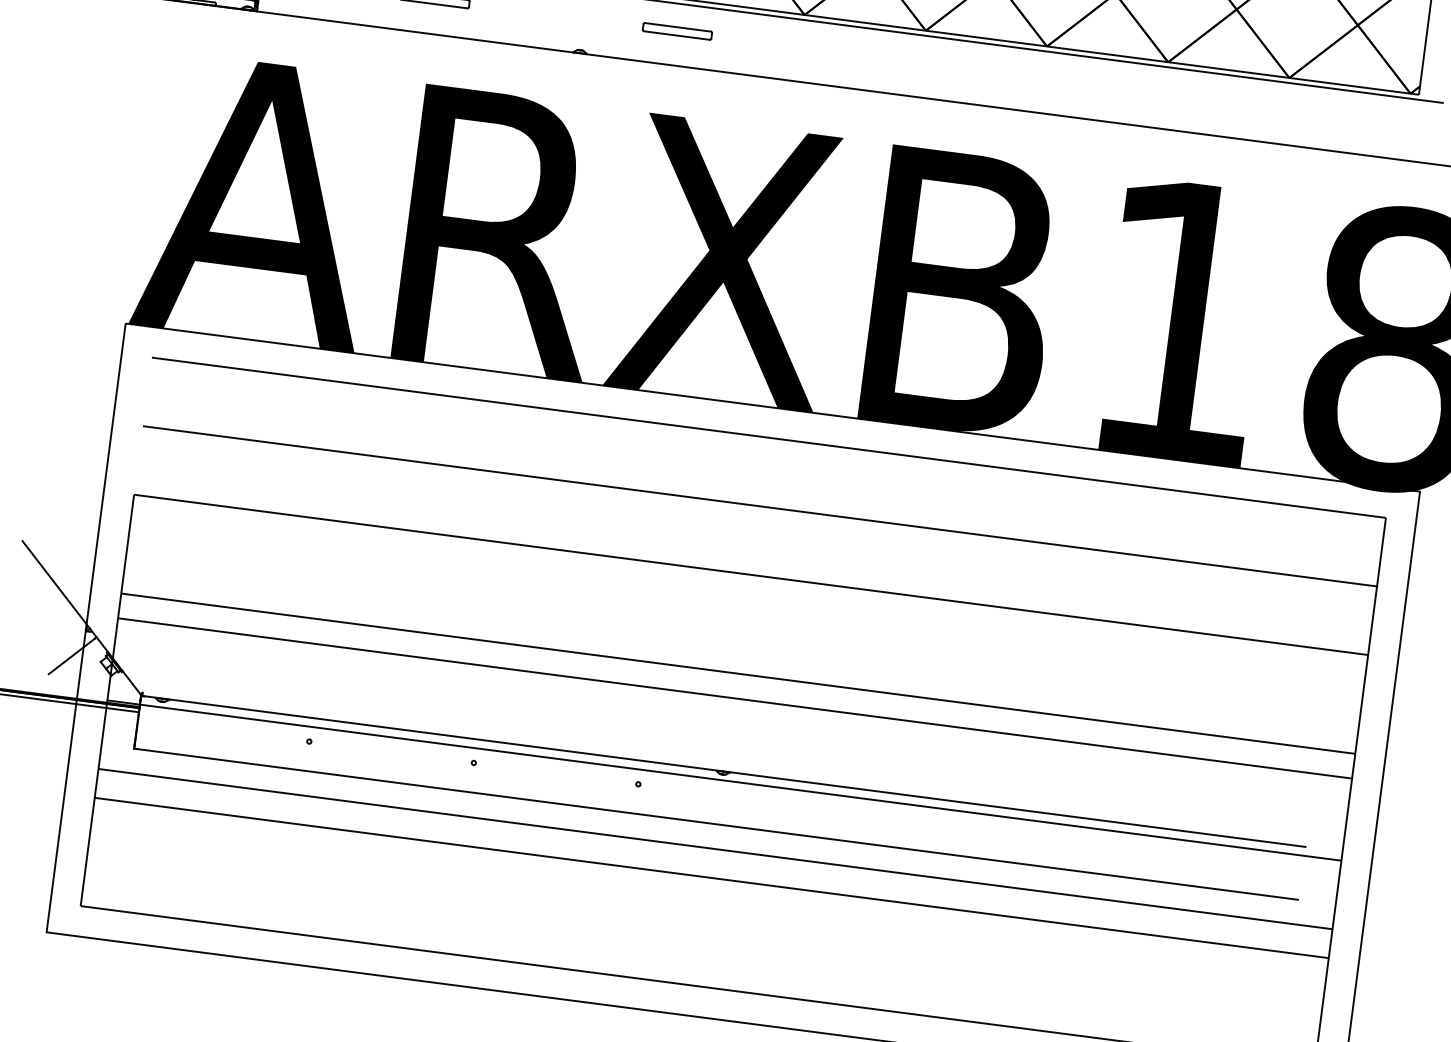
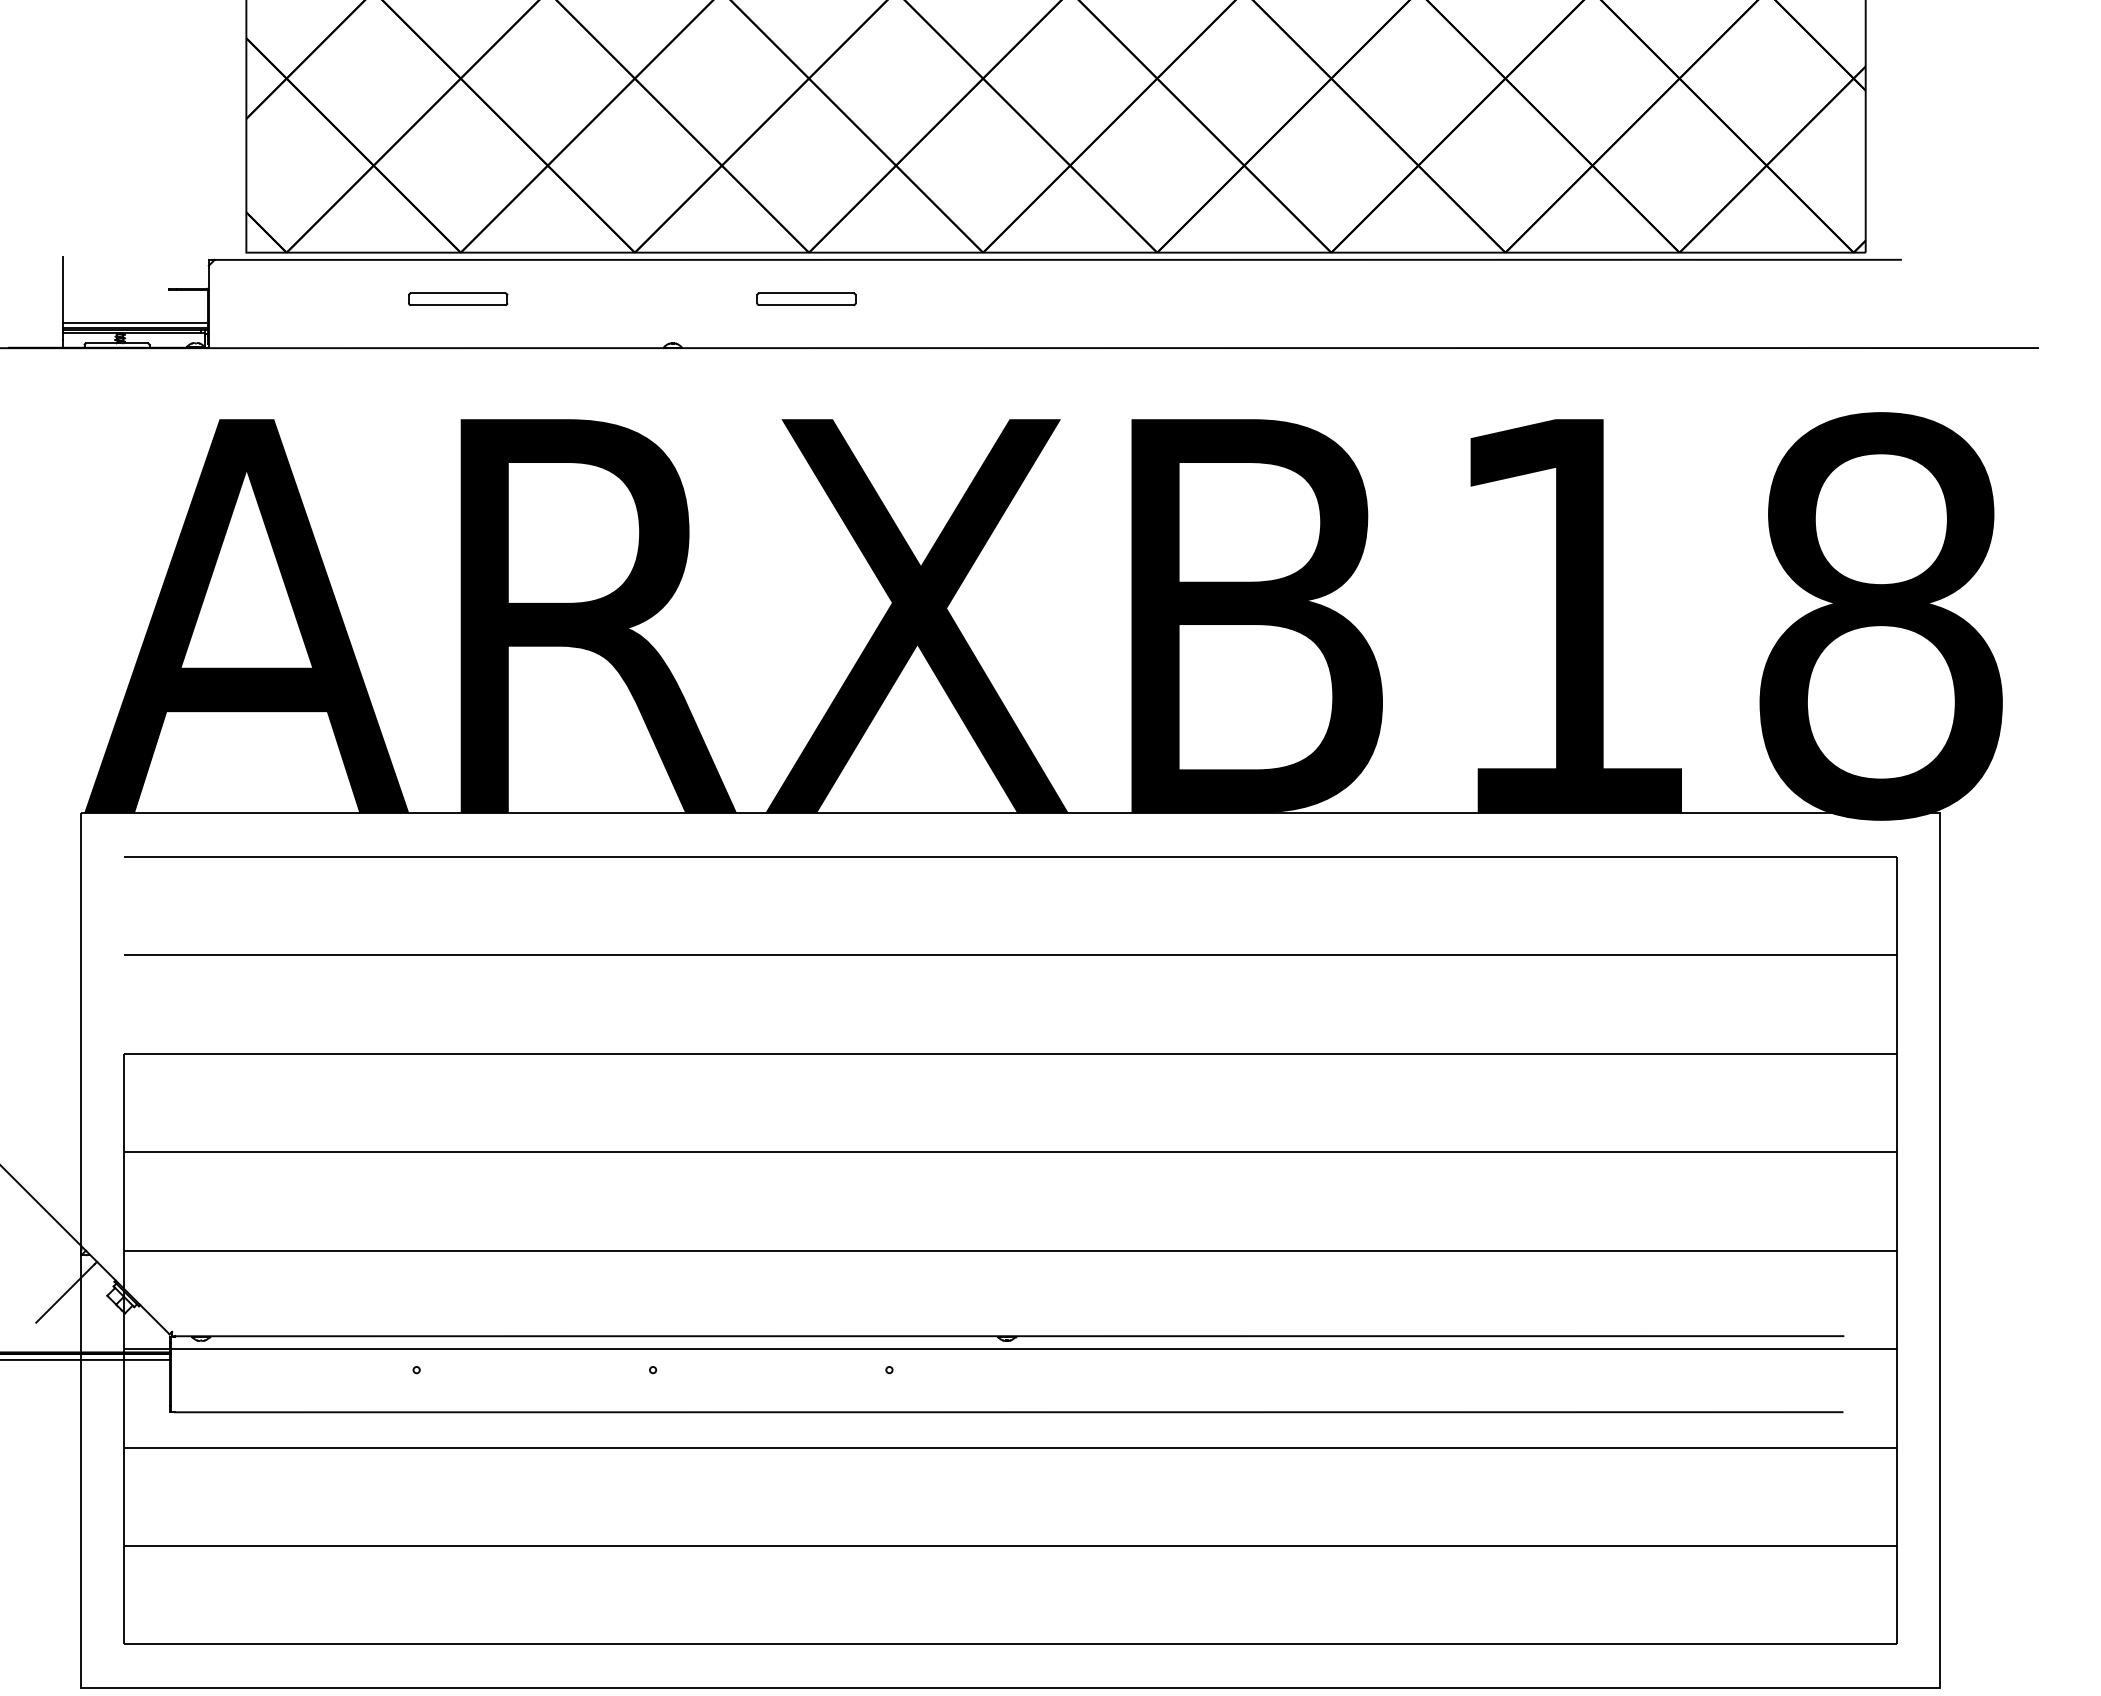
line: (737, 673) -> (1009, 1250), moved
line: (734, 698) -> (1009, 1152), moved
line: (711, 877) -> (1009, 1545), moved

